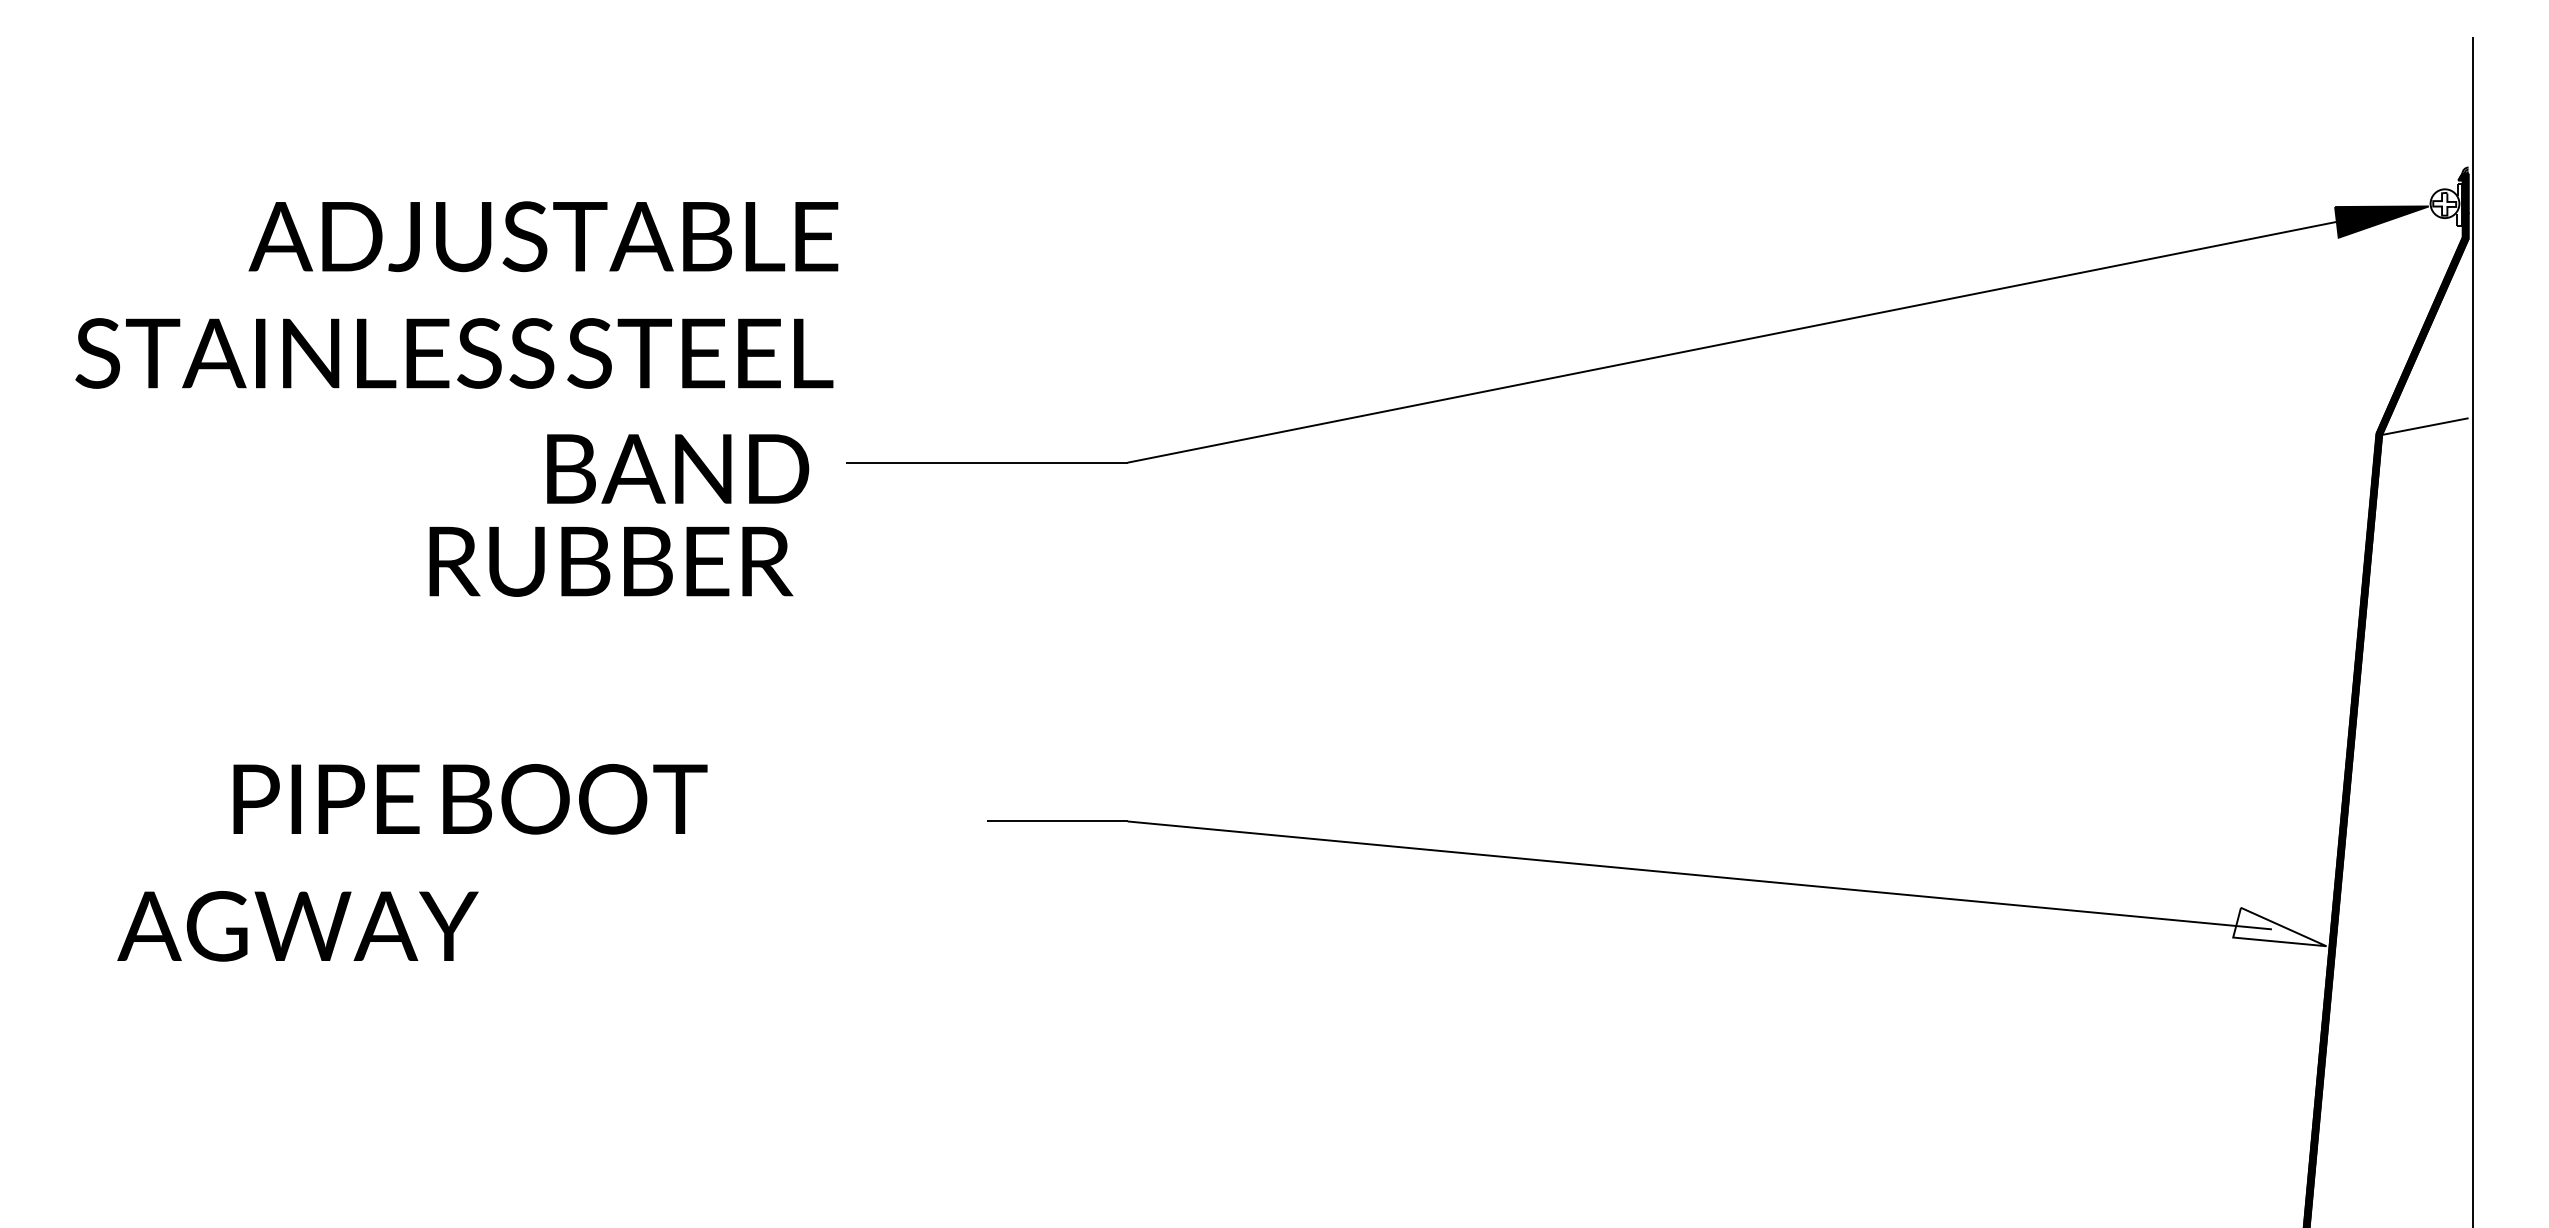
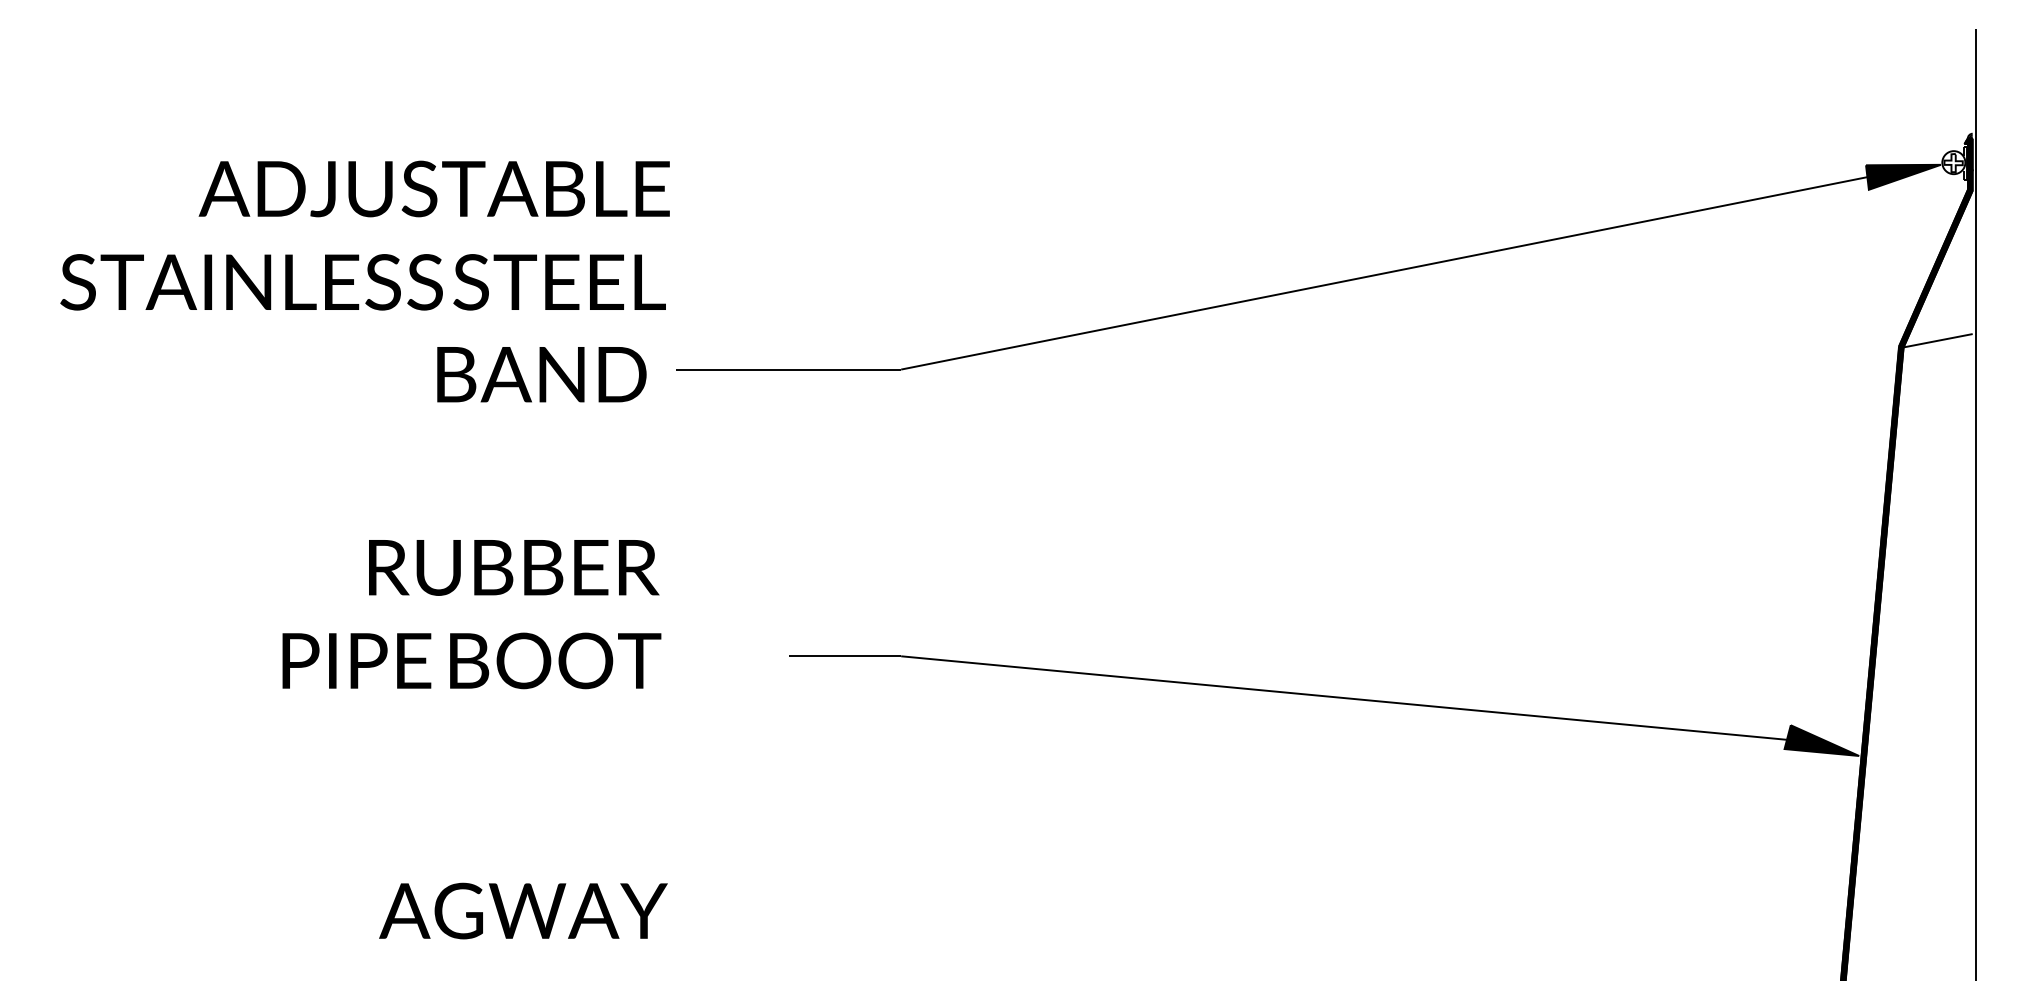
text: (611, 561) -> (514, 567), moved
text: (470, 799) -> (471, 661), moved
text: (297, 926) -> (523, 911), moved
fill: (2279, 926) -> (1821, 740), added

